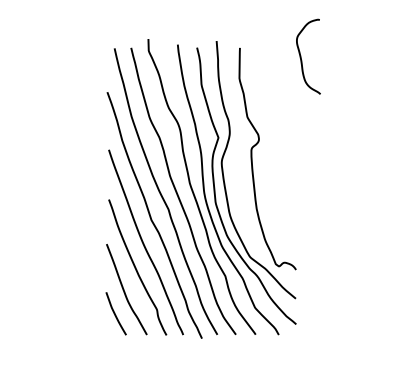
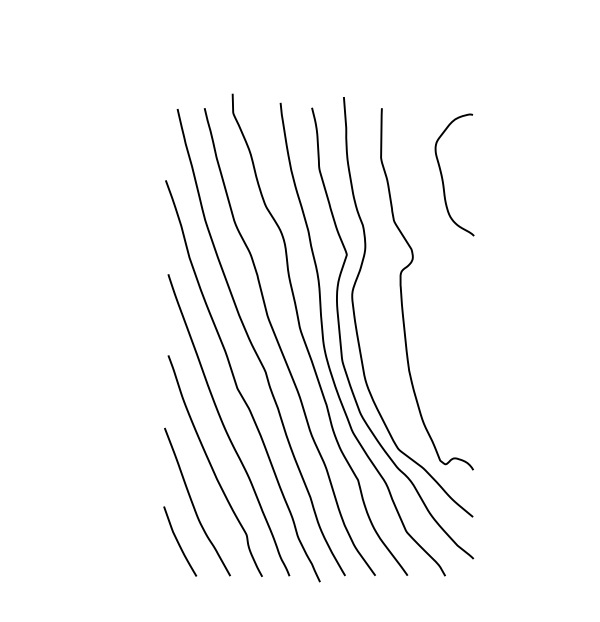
curve: (301, 56) -> (443, 174), moved

